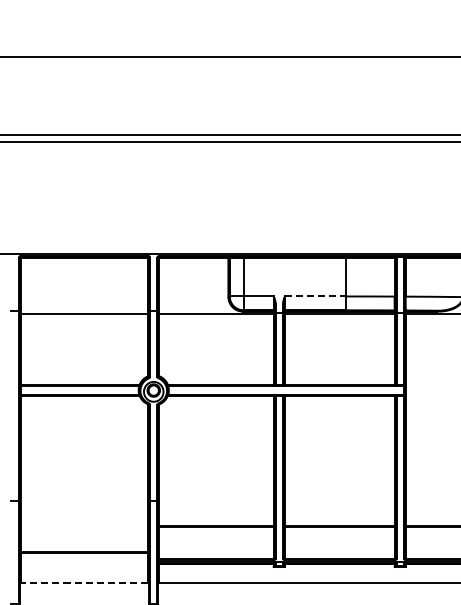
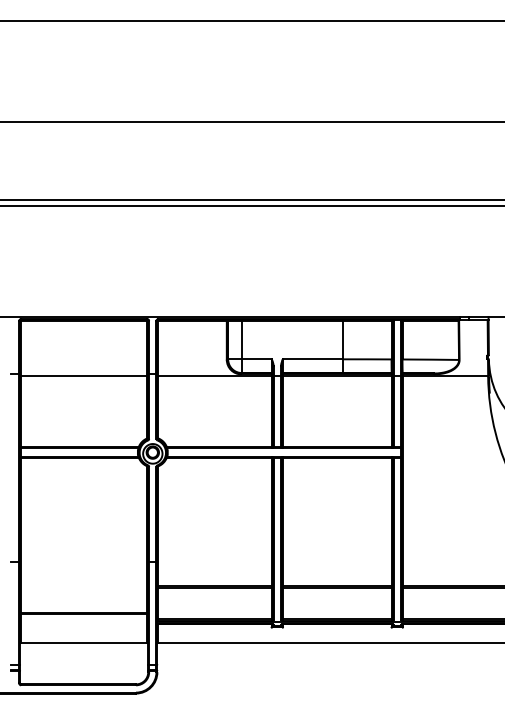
line: (315, 296) -> (313, 359), dashed -> solid
line: (83, 583) -> (83, 643), dashed -> solid

